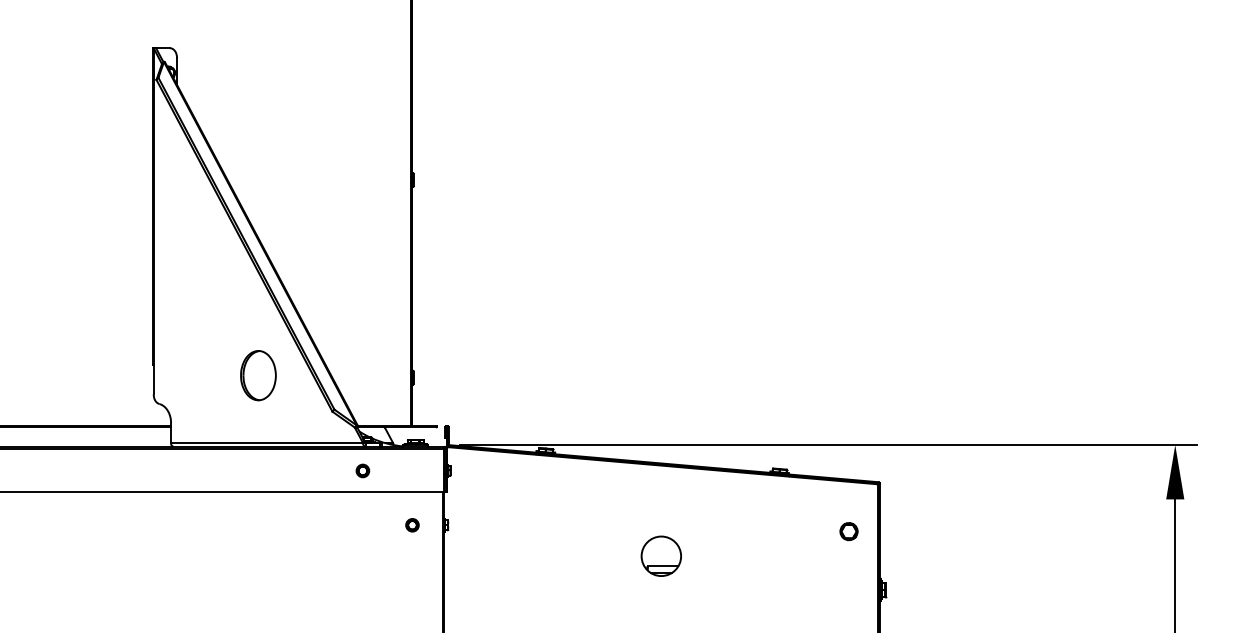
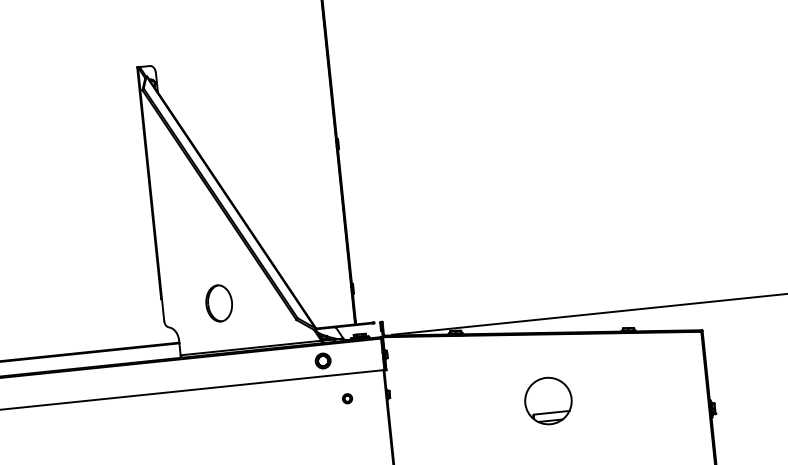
part: (258, 375) -> (219, 303), moved
part: (362, 470) -> (322, 360), size x1.6
part: (412, 525) -> (347, 398), moved
part: (848, 531) -> (683, 368), removed
part: (660, 555) -> (547, 400), size x1.6

